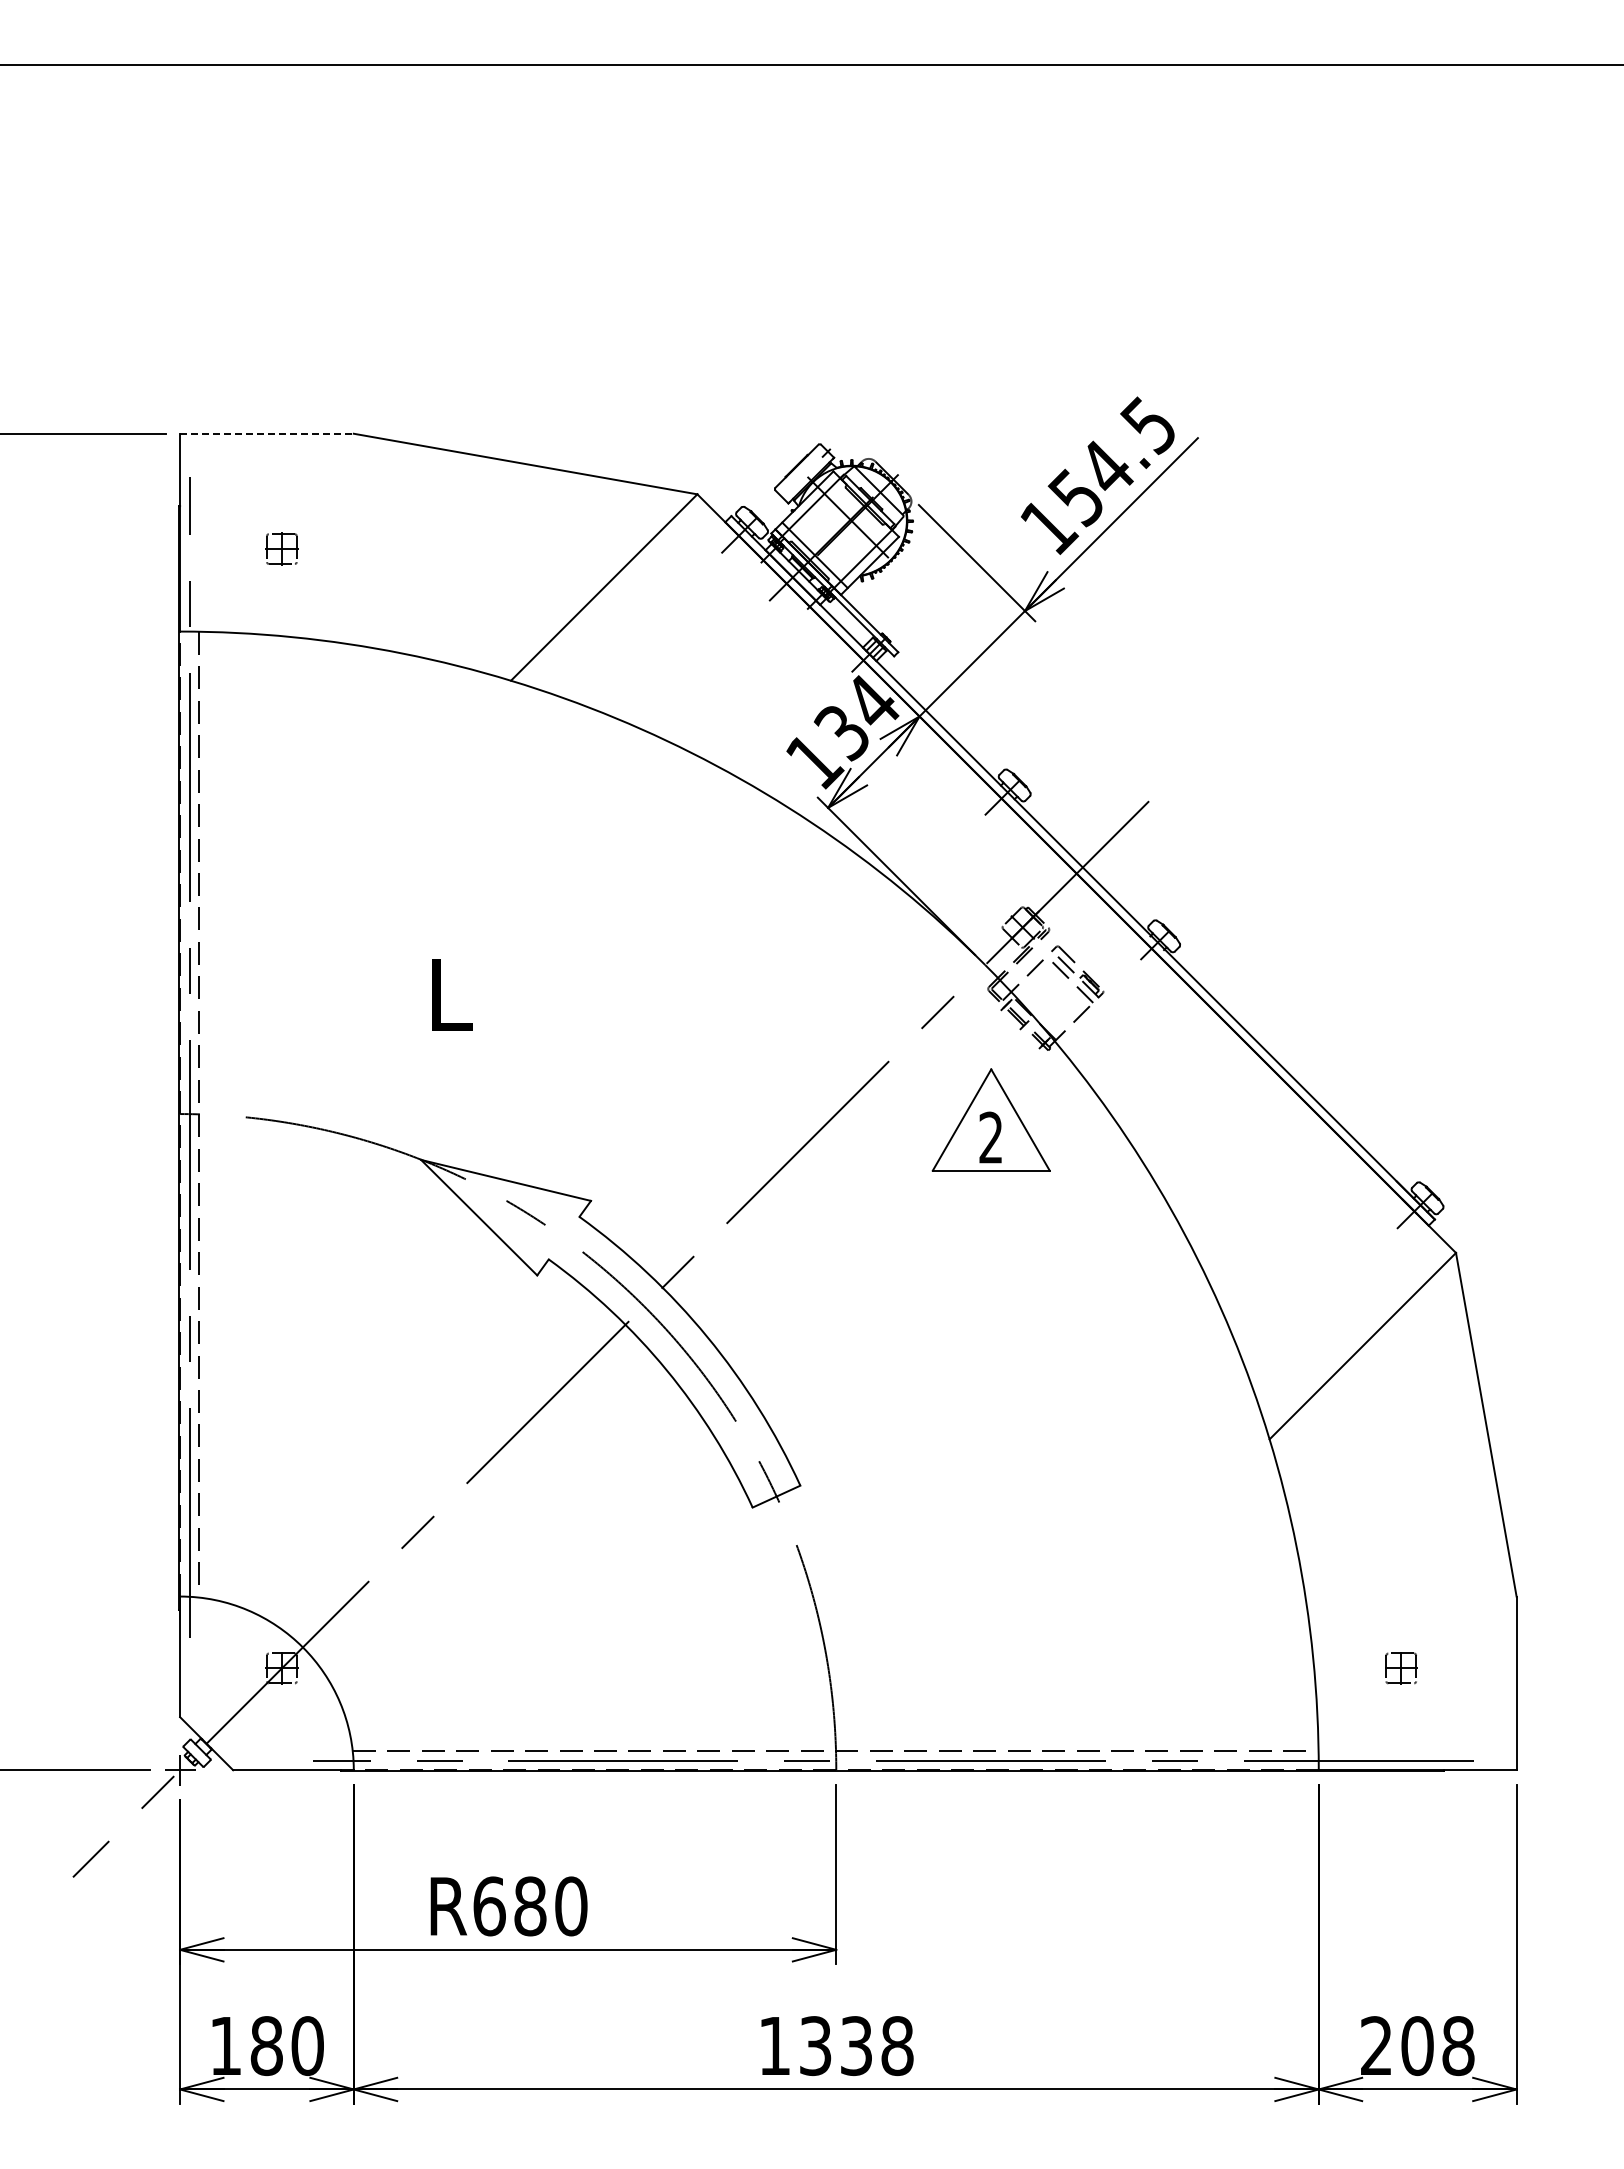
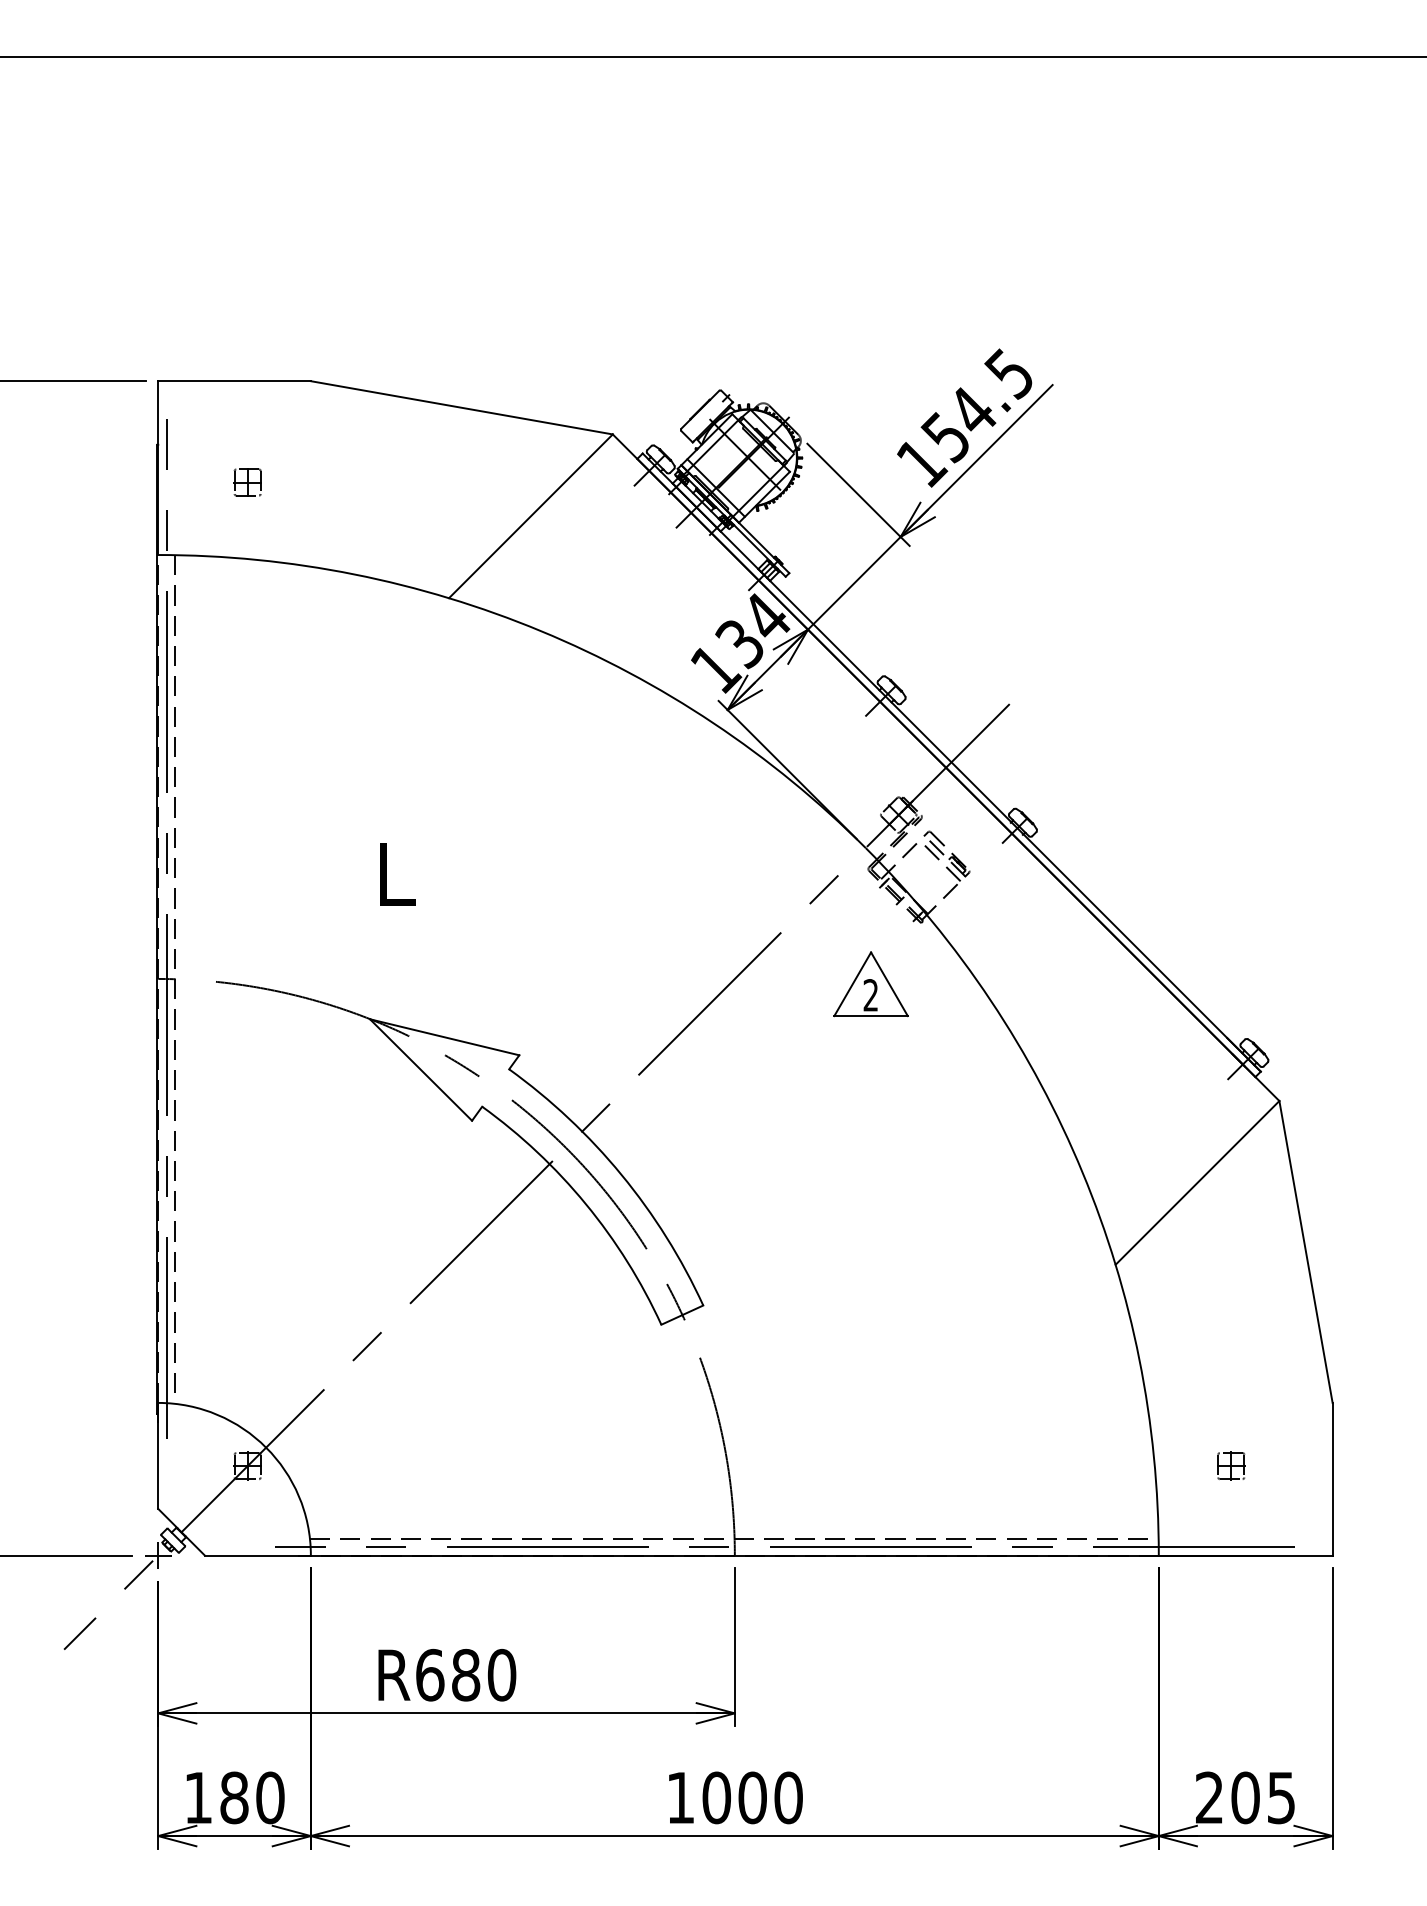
line: (266, 433) -> (234, 380), dashed -> solid
part: (991, 1119) -> (871, 983), size x0.71
text: (856, 2046) -> (752, 1798), 1338 -> 1000
text: (1458, 2046) -> (1281, 1798), 208 -> 205

